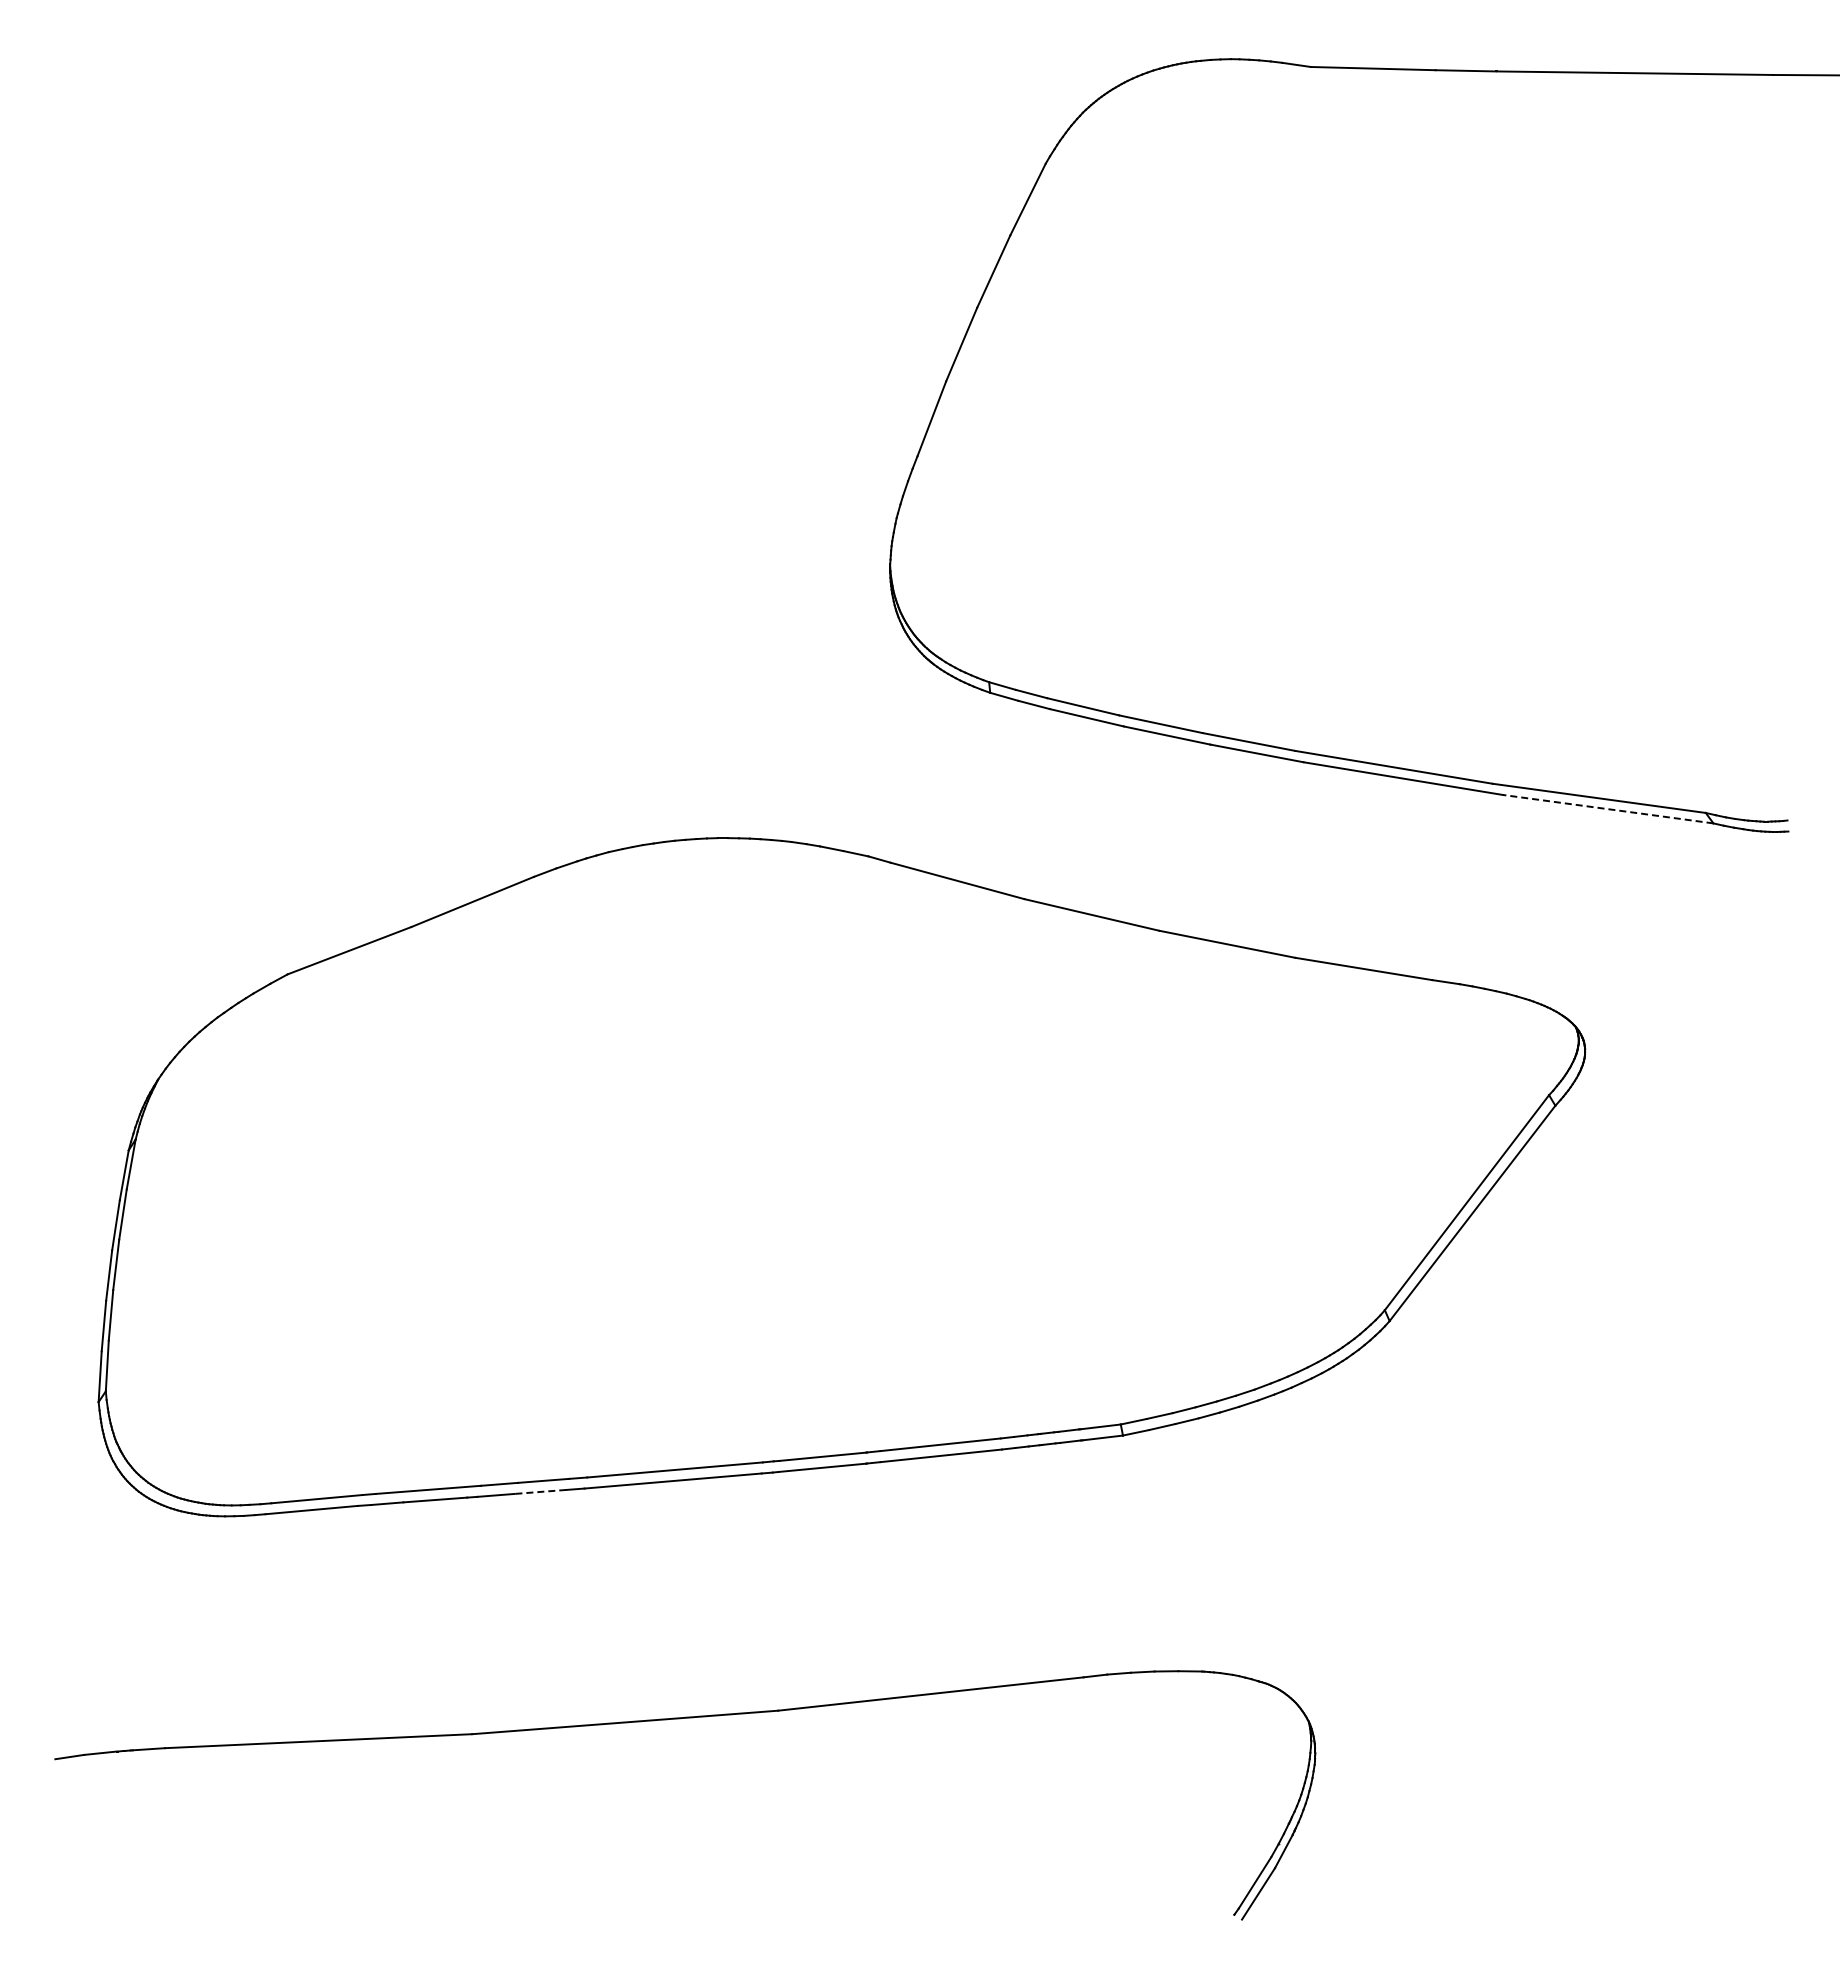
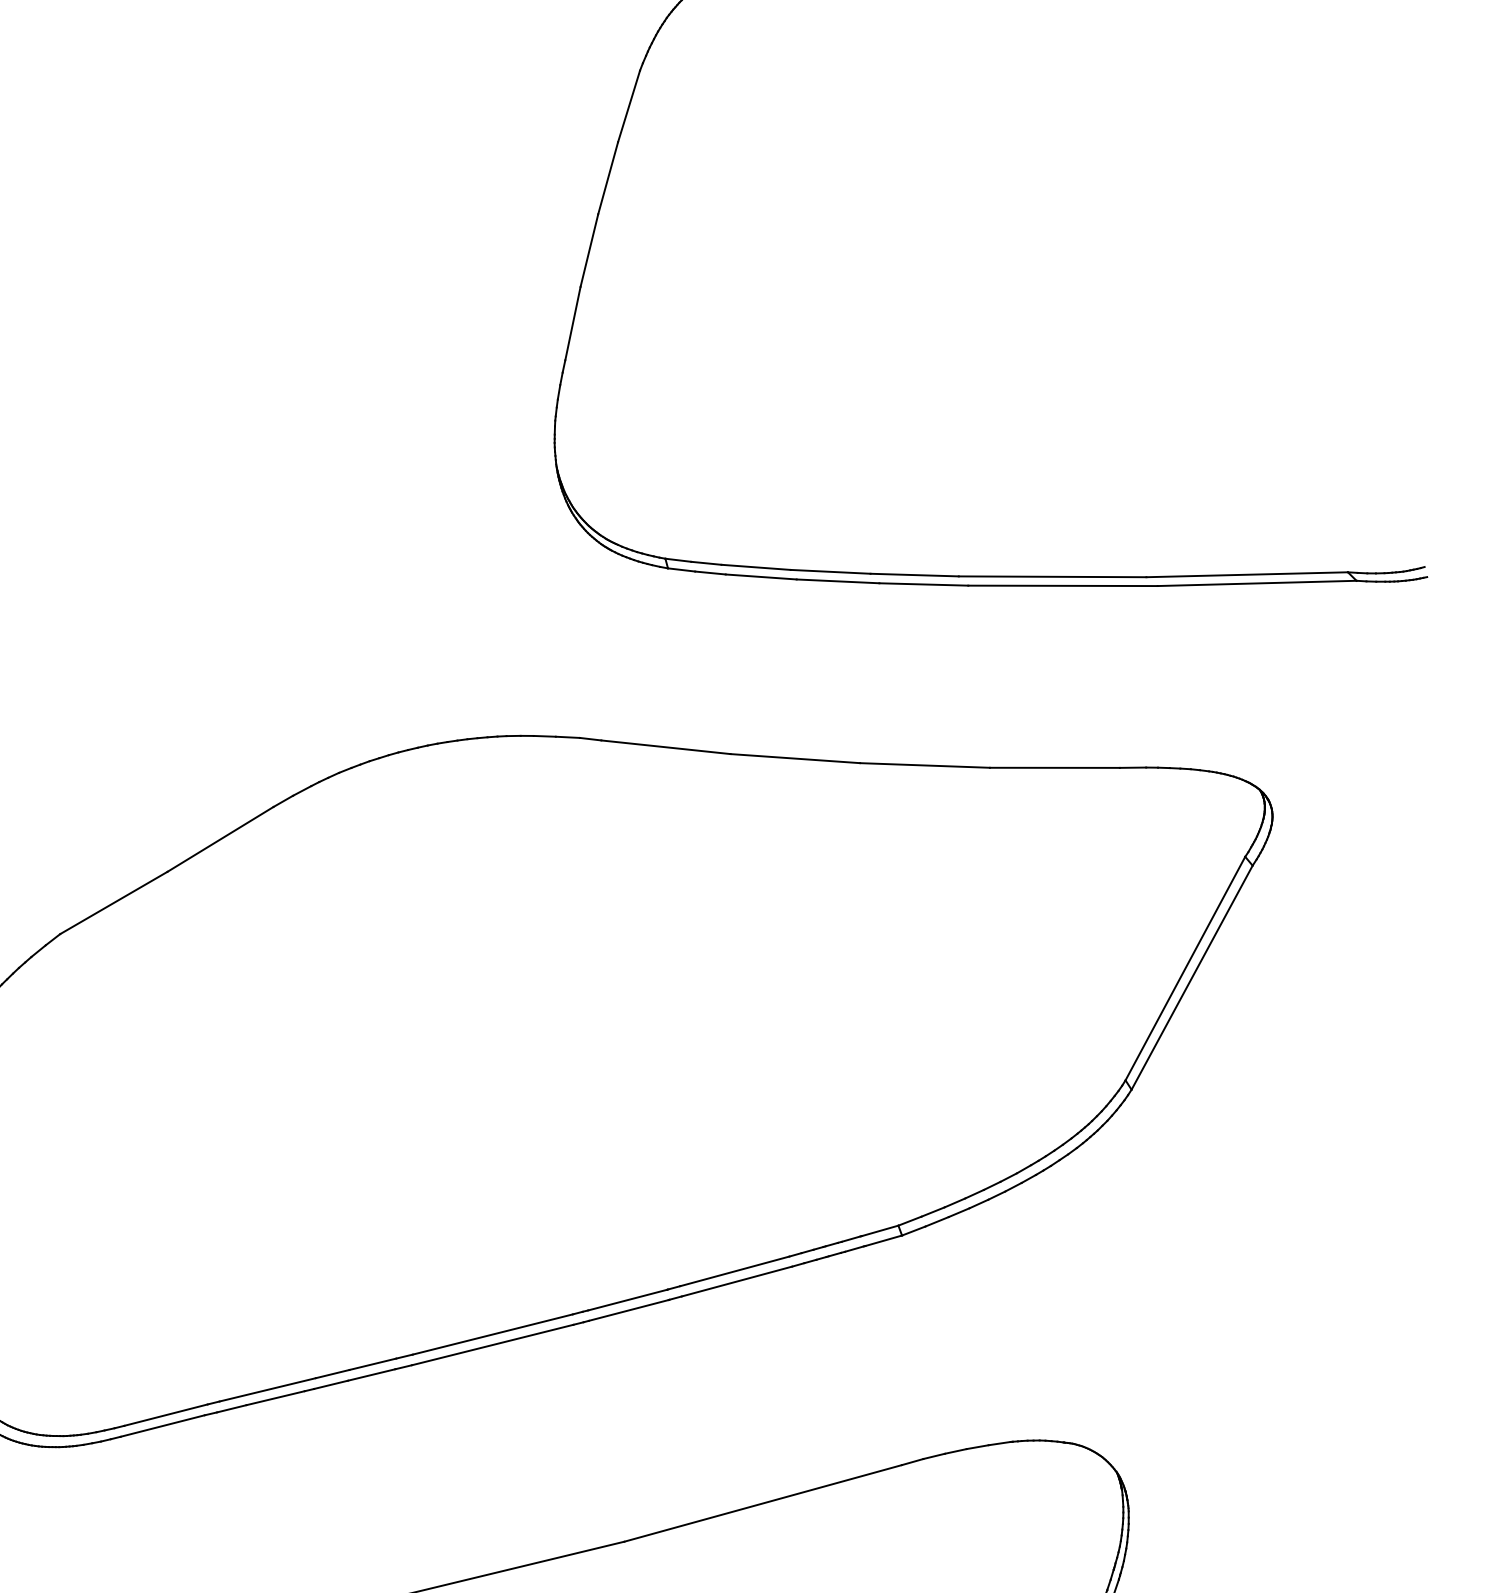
line: (1607, 809) -> (1256, 583), dashed -> solid
line: (540, 1491) -> (371, 1374), dashed -> solid

